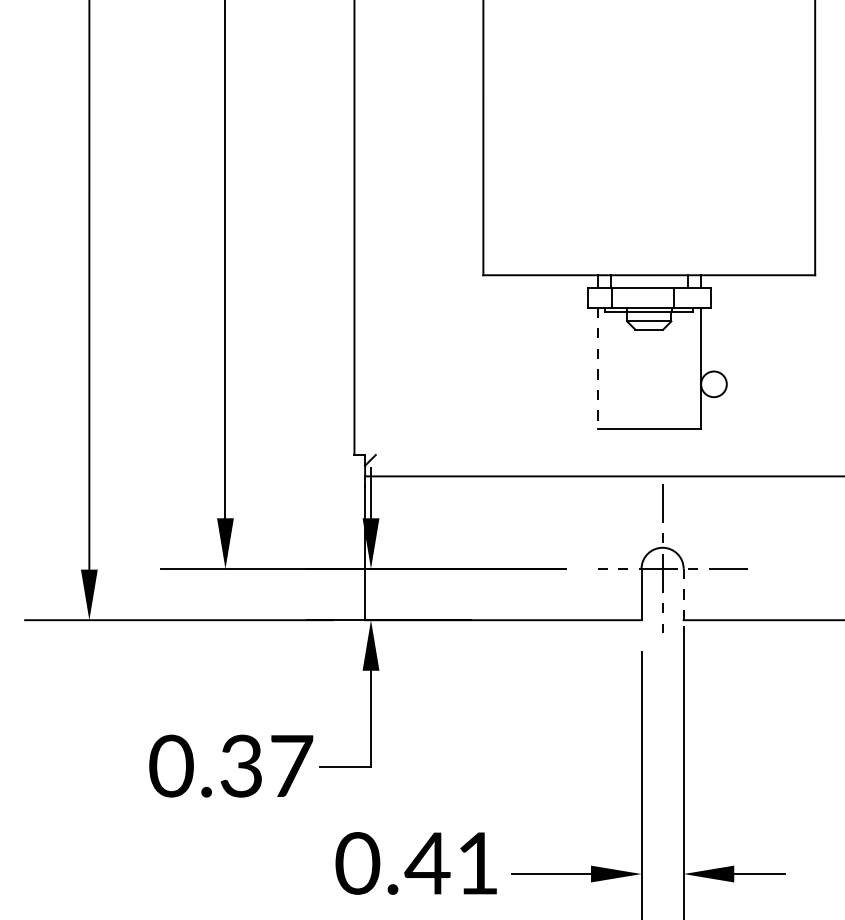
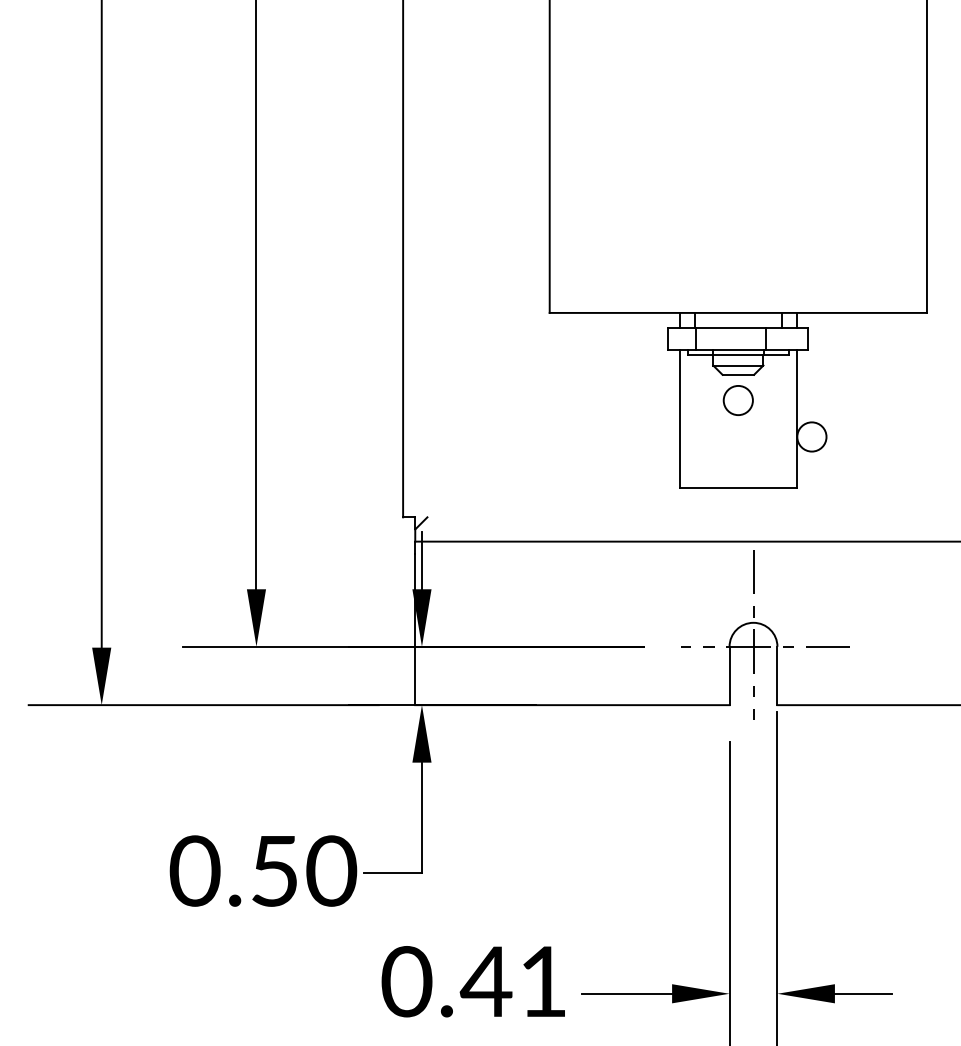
circle: (648, 351) -> (737, 399), added
line: (597, 368) -> (679, 418), dashed -> solid
line: (683, 594) -> (777, 675), dashed -> solid
text: (266, 765) -> (303, 870), 0.37 -> 0.50

